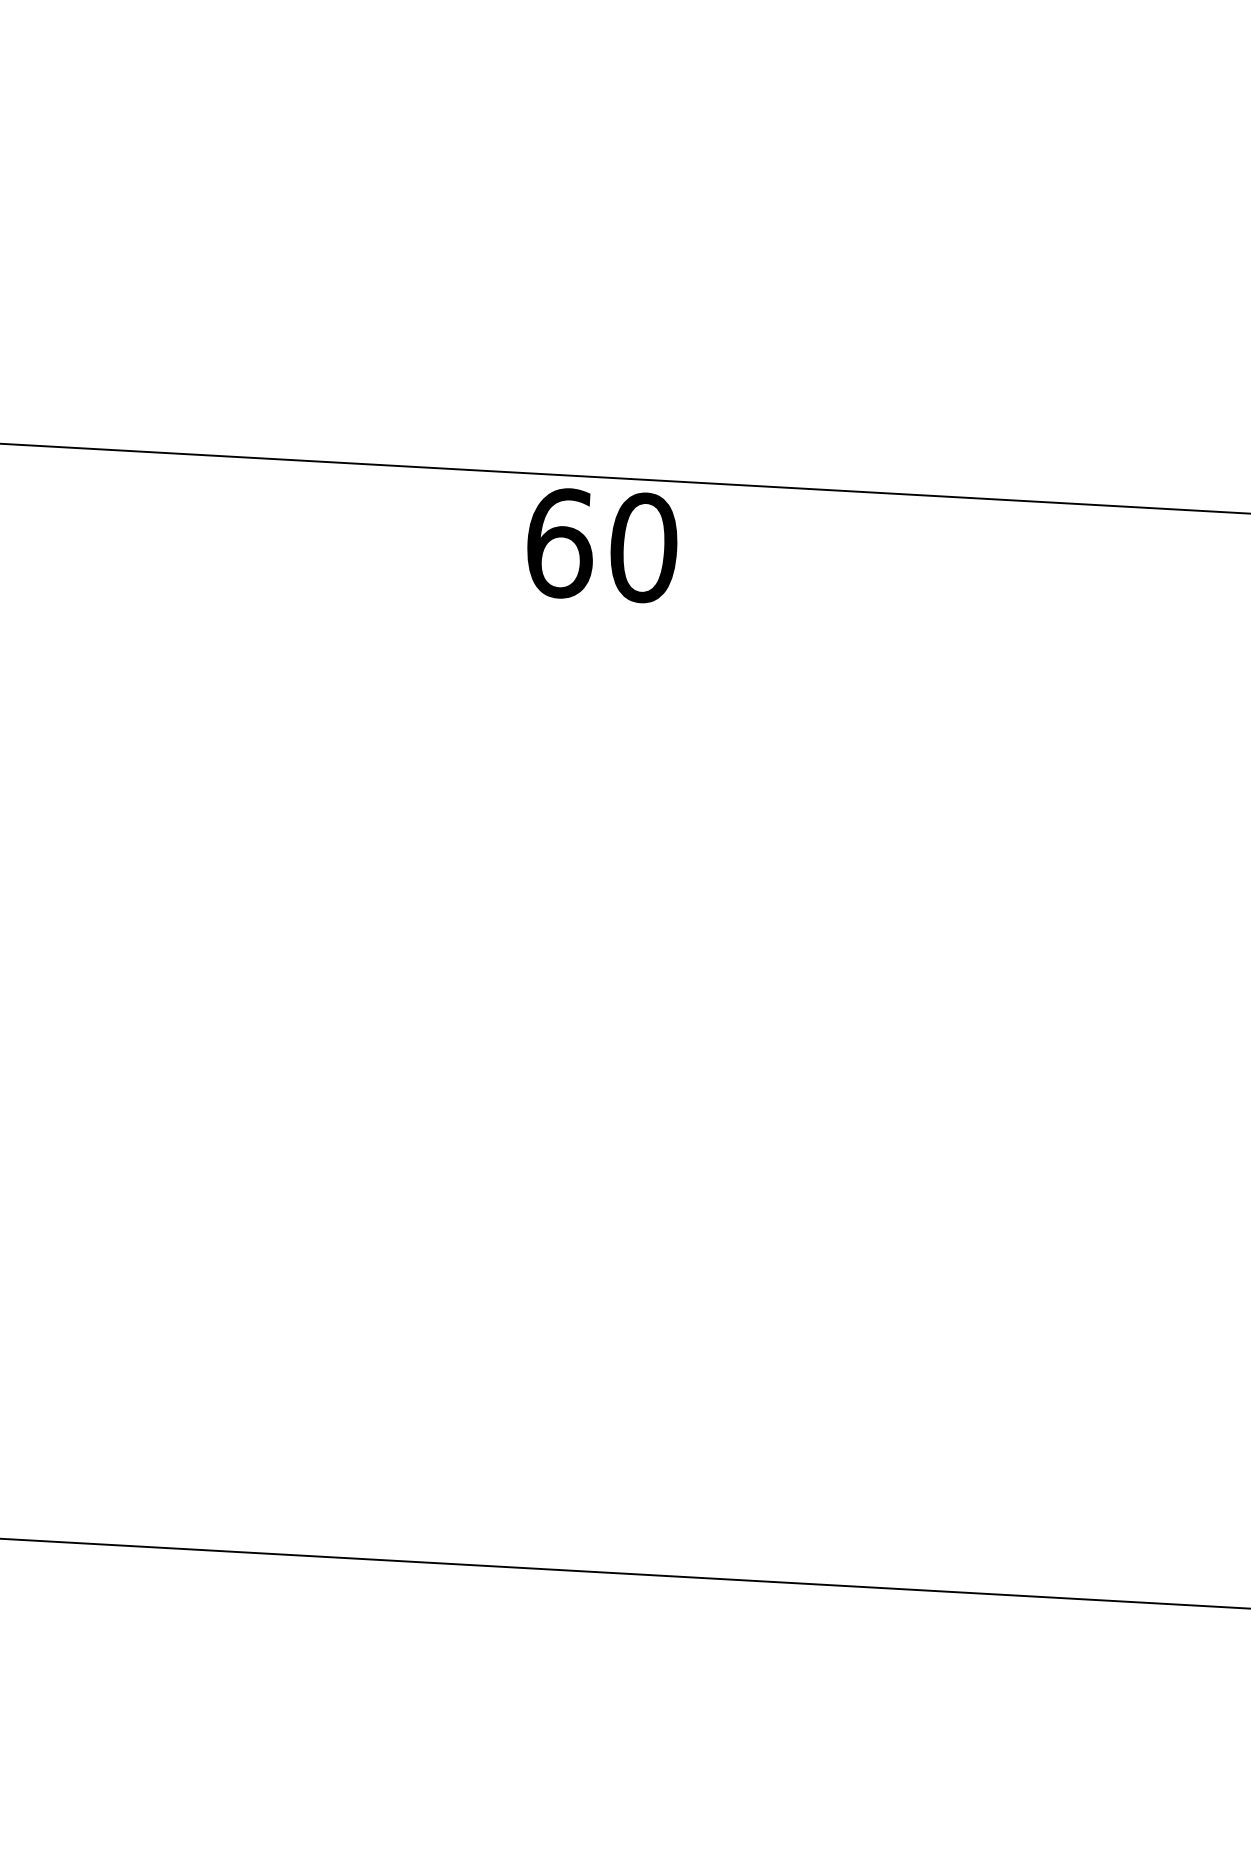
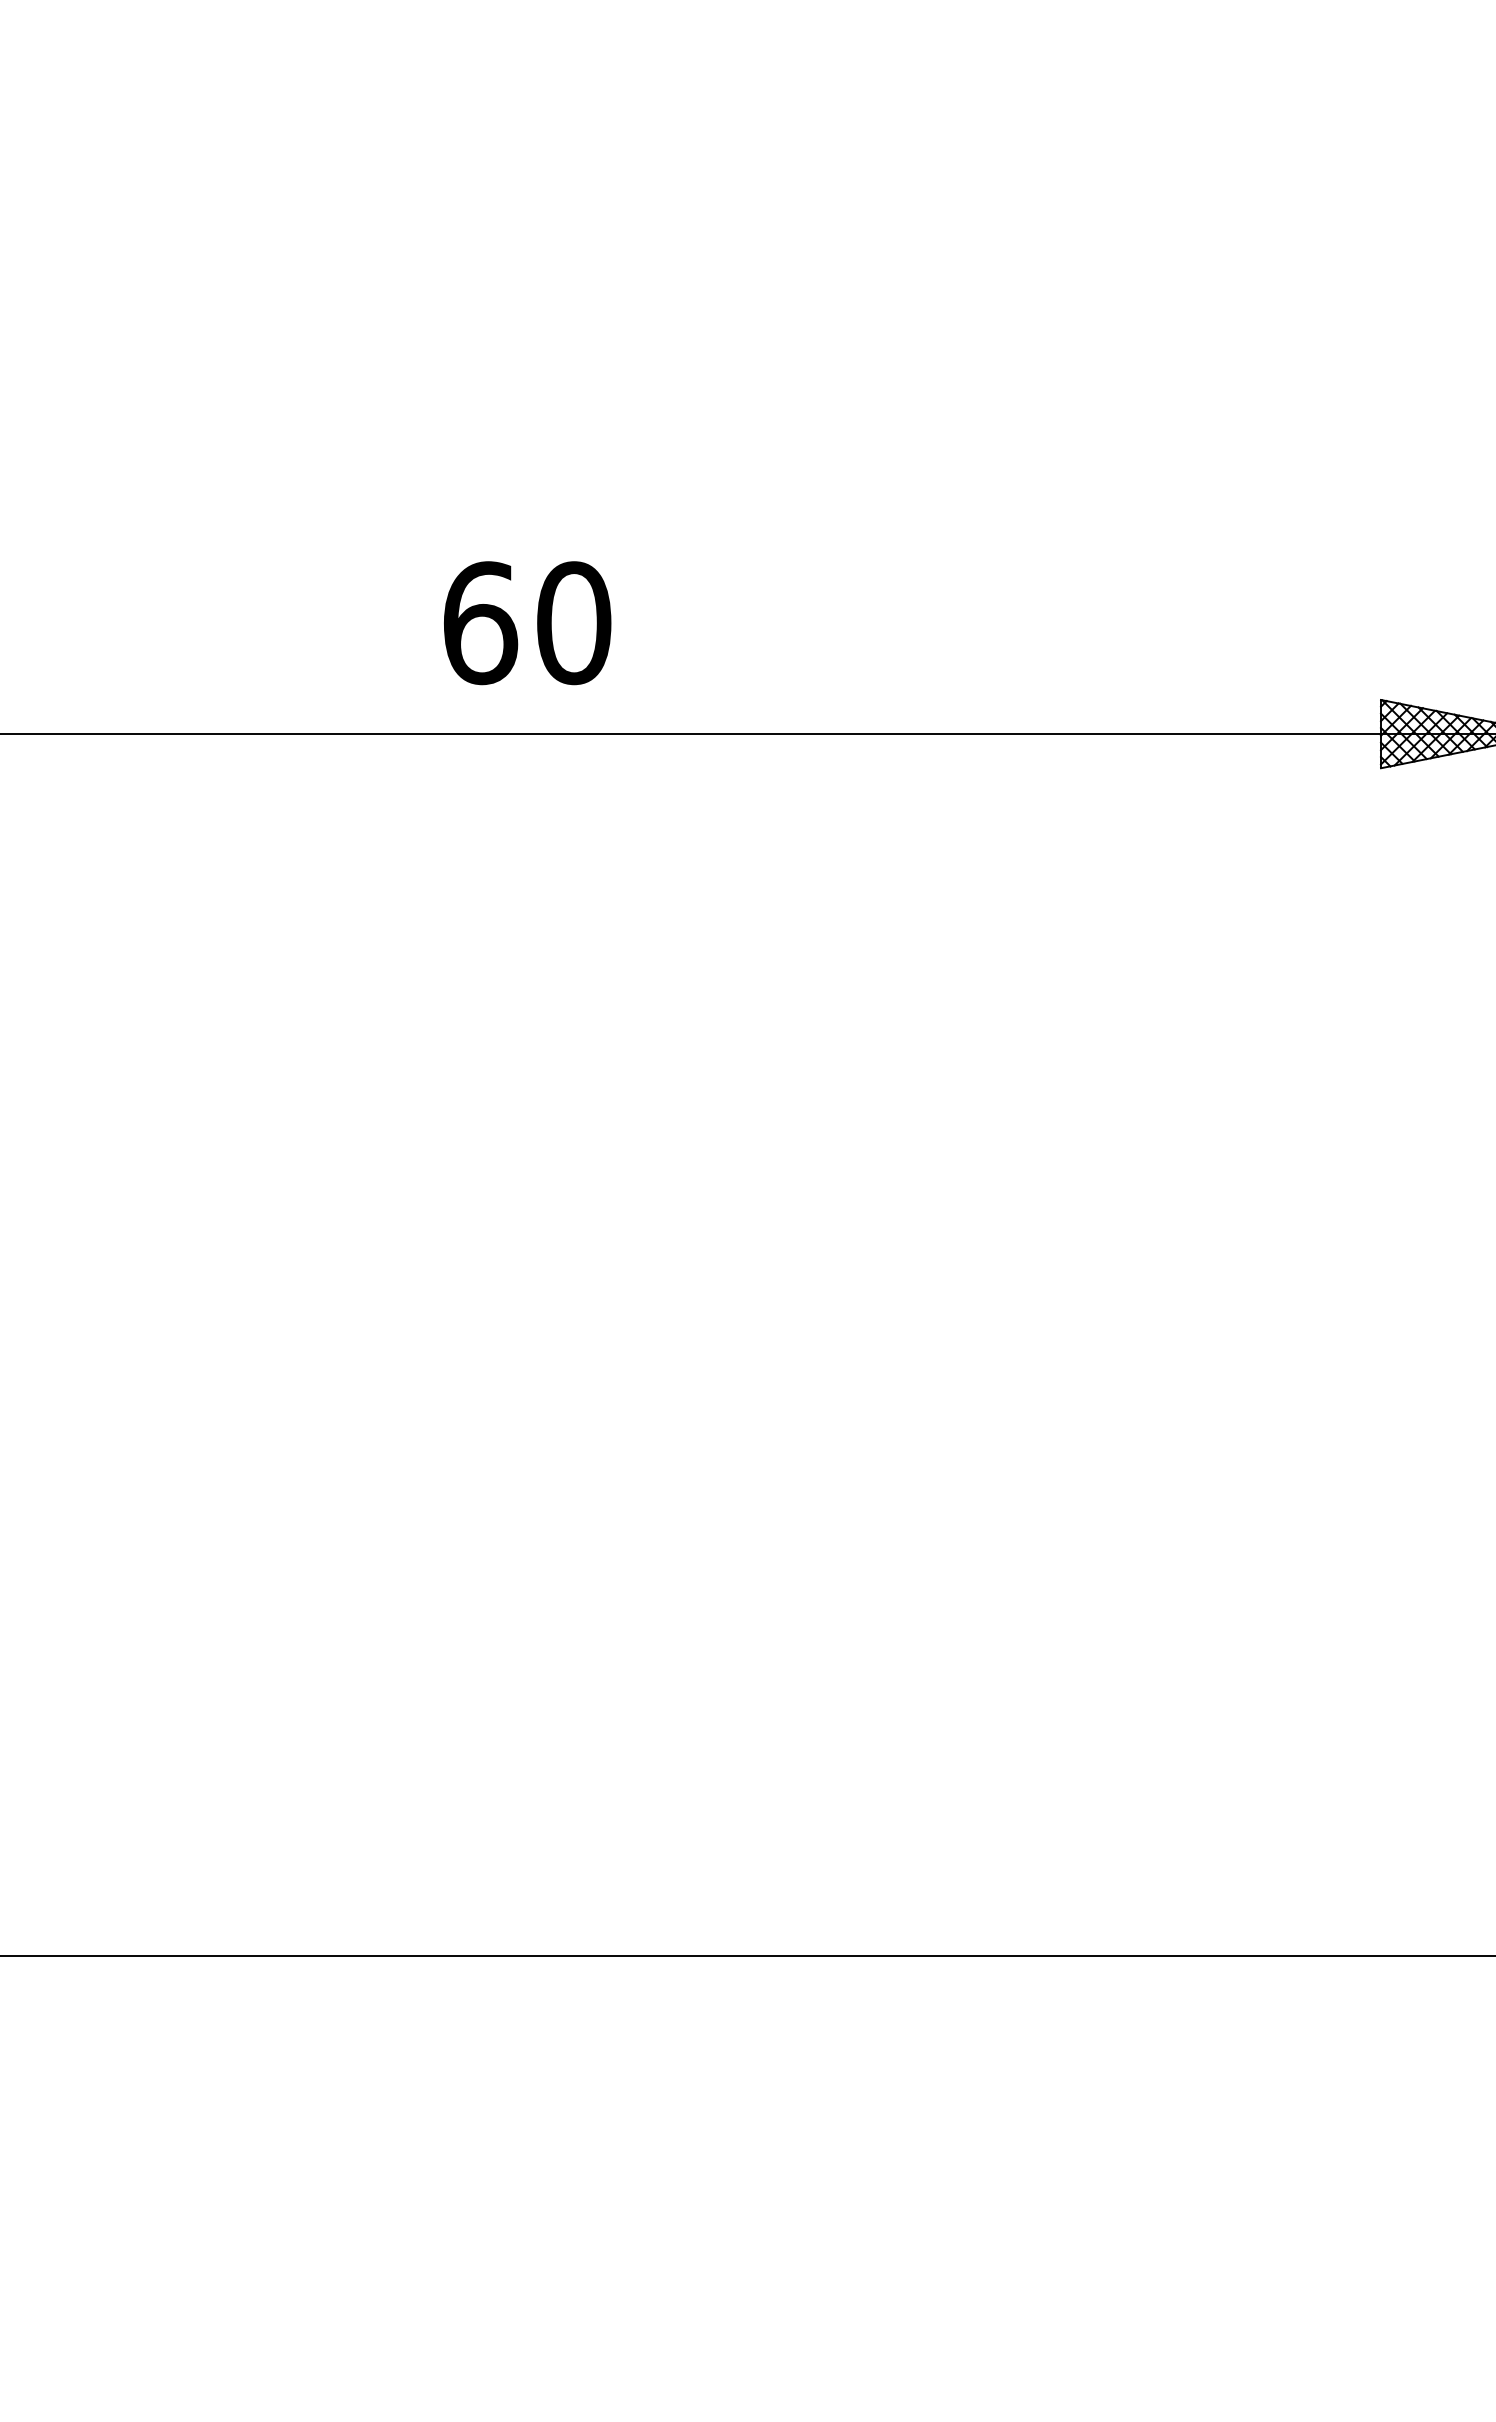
text: (602, 545) -> (527, 623), moved

